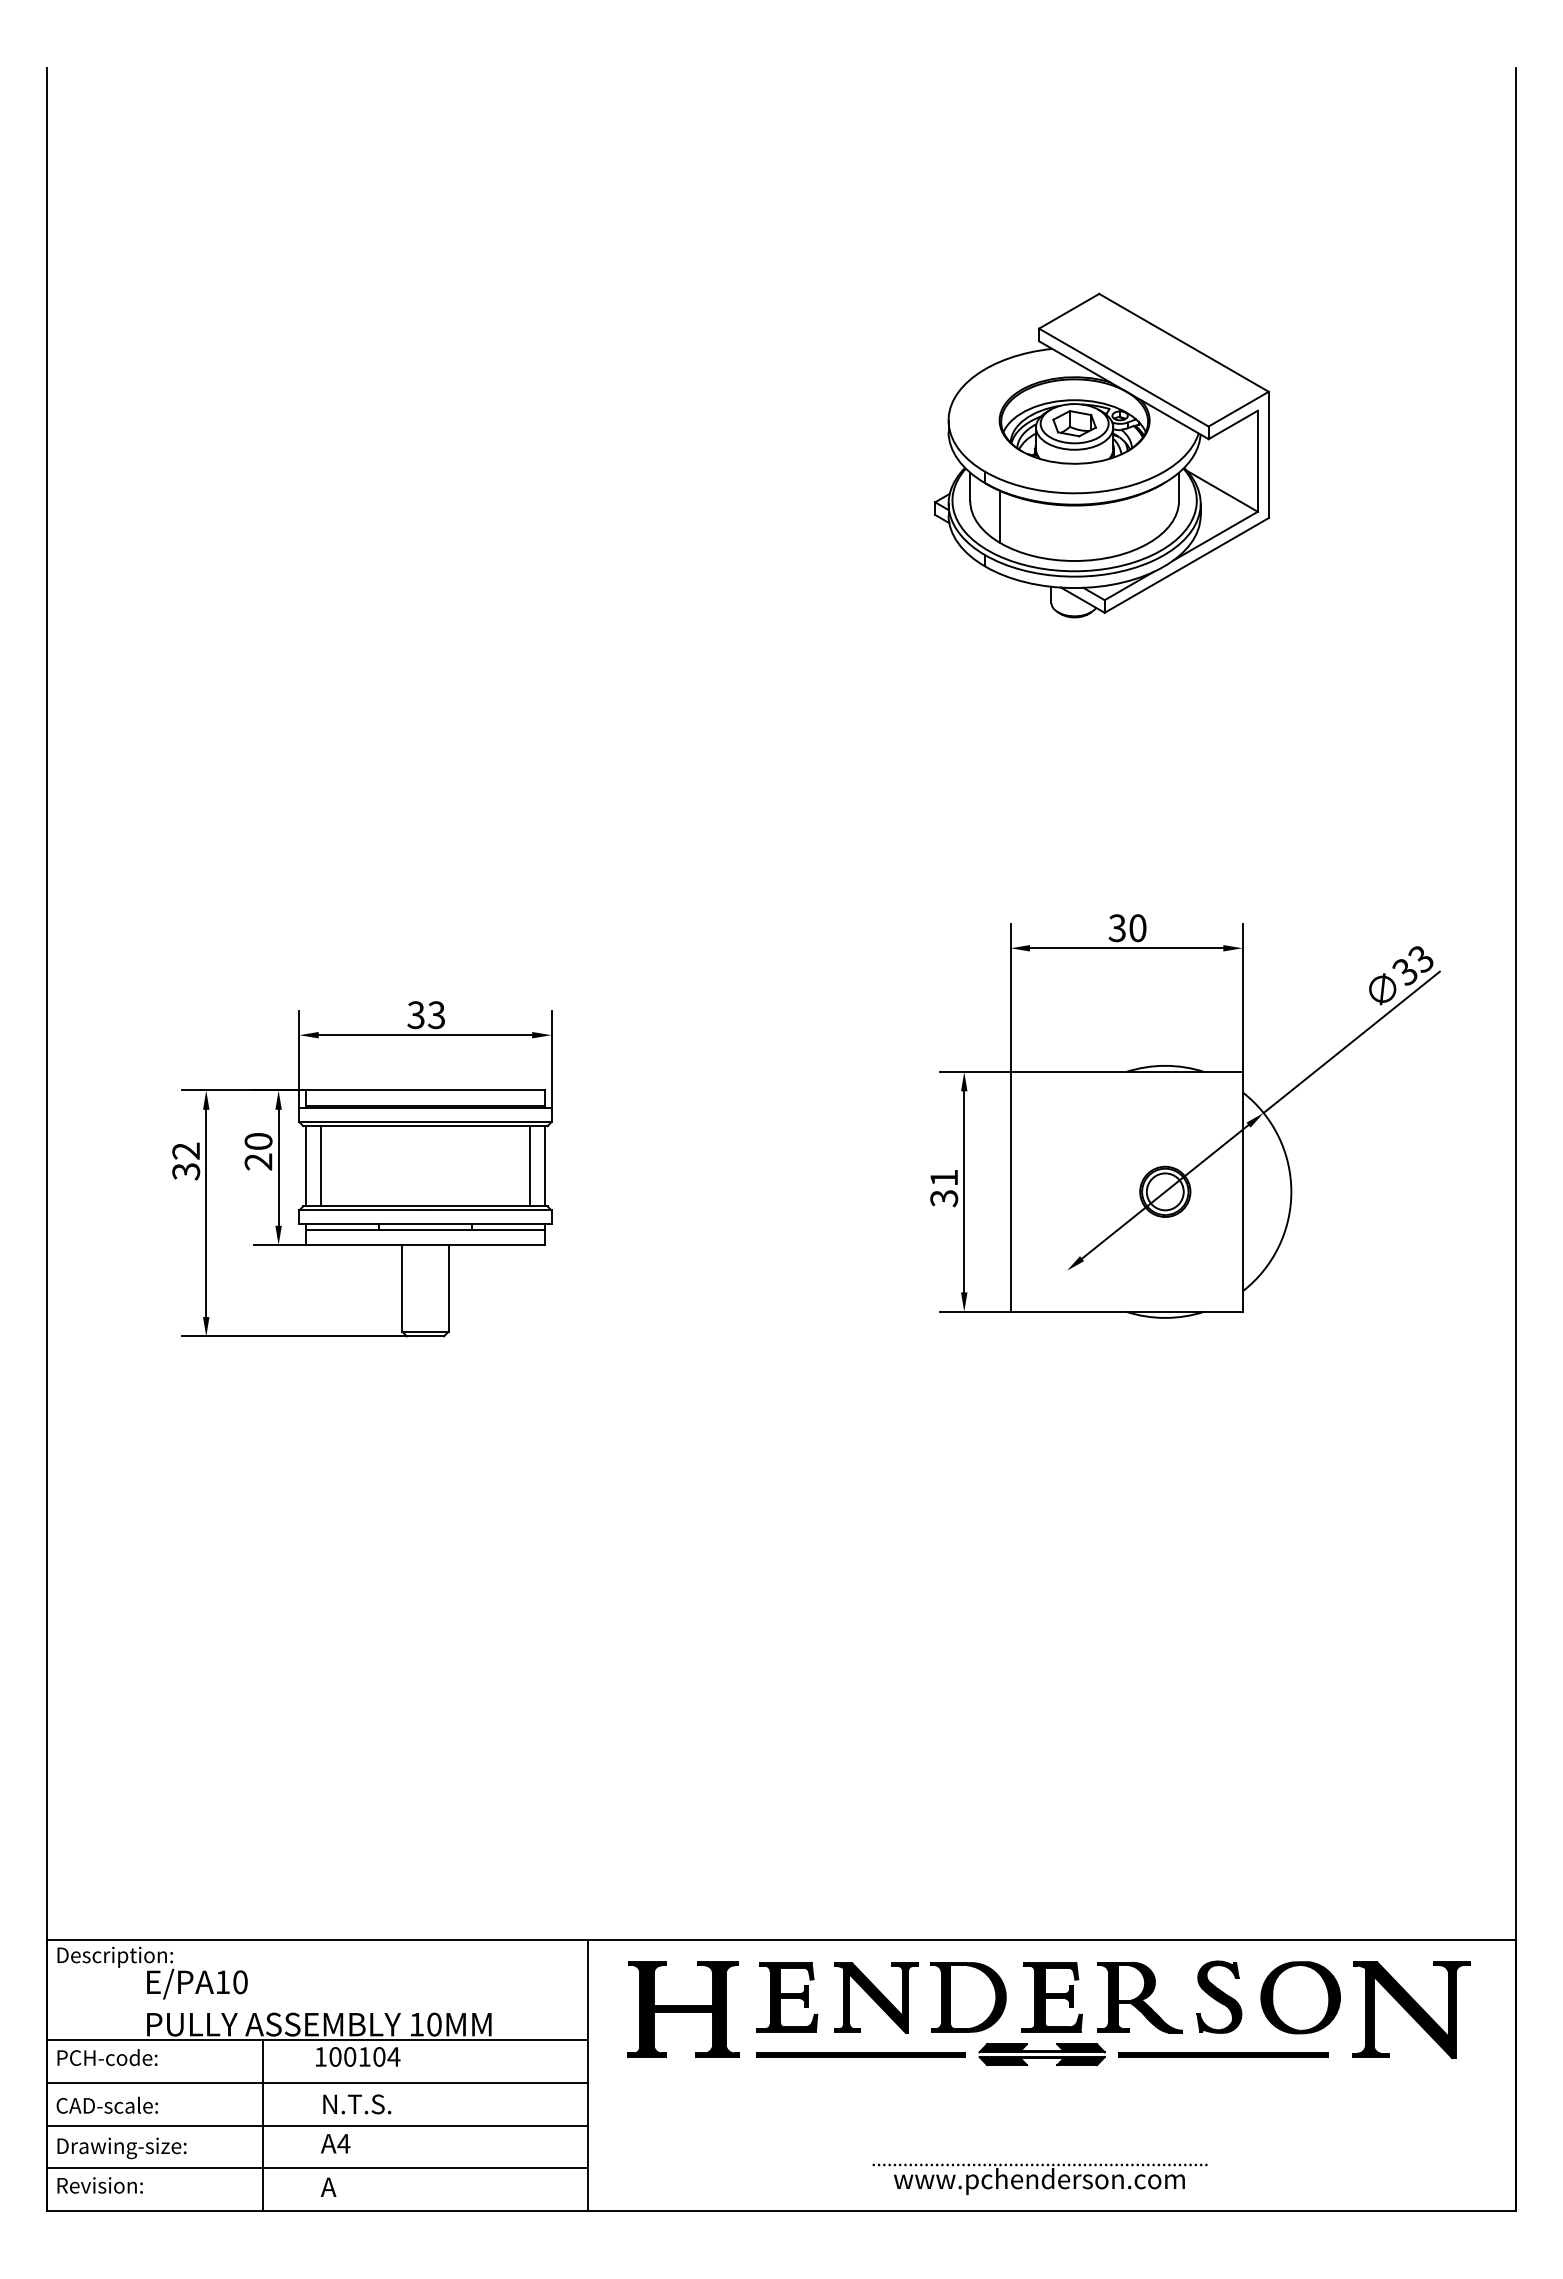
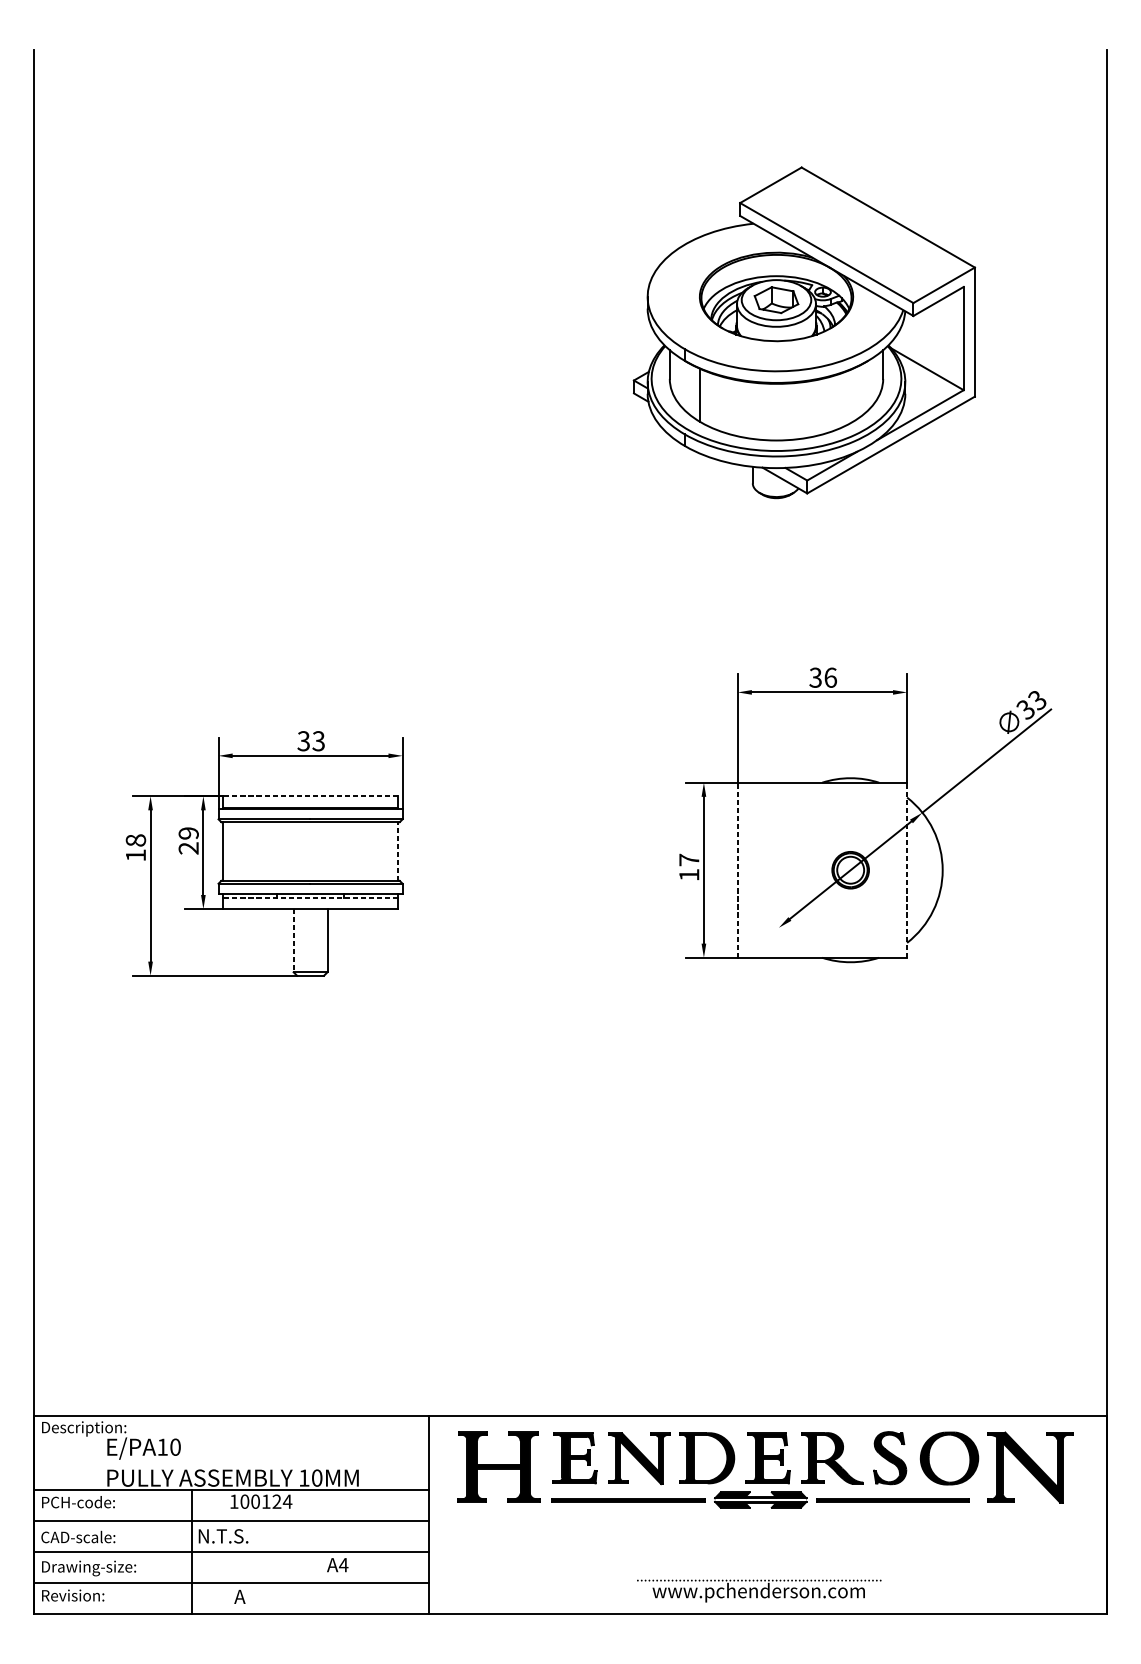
part: (1101, 455) -> (804, 332), size x1.4
text: (1137, 928) -> (830, 677), 30 -> 36
line: (425, 1090) -> (310, 796), solid -> dashed
text: (258, 1141) -> (188, 833), 20 -> 29
text: (186, 1161) -> (136, 848), 32 -> 18
line: (545, 1165) -> (398, 850), solid -> dashed
line: (321, 1166) -> (234, 851), removed
line: (529, 1166) -> (386, 851), removed
text: (944, 1188) -> (689, 867), 31 -> 17
line: (1010, 1191) -> (737, 869), solid -> dashed
line: (1242, 1191) -> (907, 869), solid -> dashed
line: (425, 1229) -> (310, 897), solid -> dashed
line: (402, 1288) -> (293, 940), solid -> dashed
text: (379, 2056) -> (277, 1501), 100104 -> 100124
text: (357, 2104) -> (223, 1536), moved
text: (335, 2143) -> (337, 1564), moved

